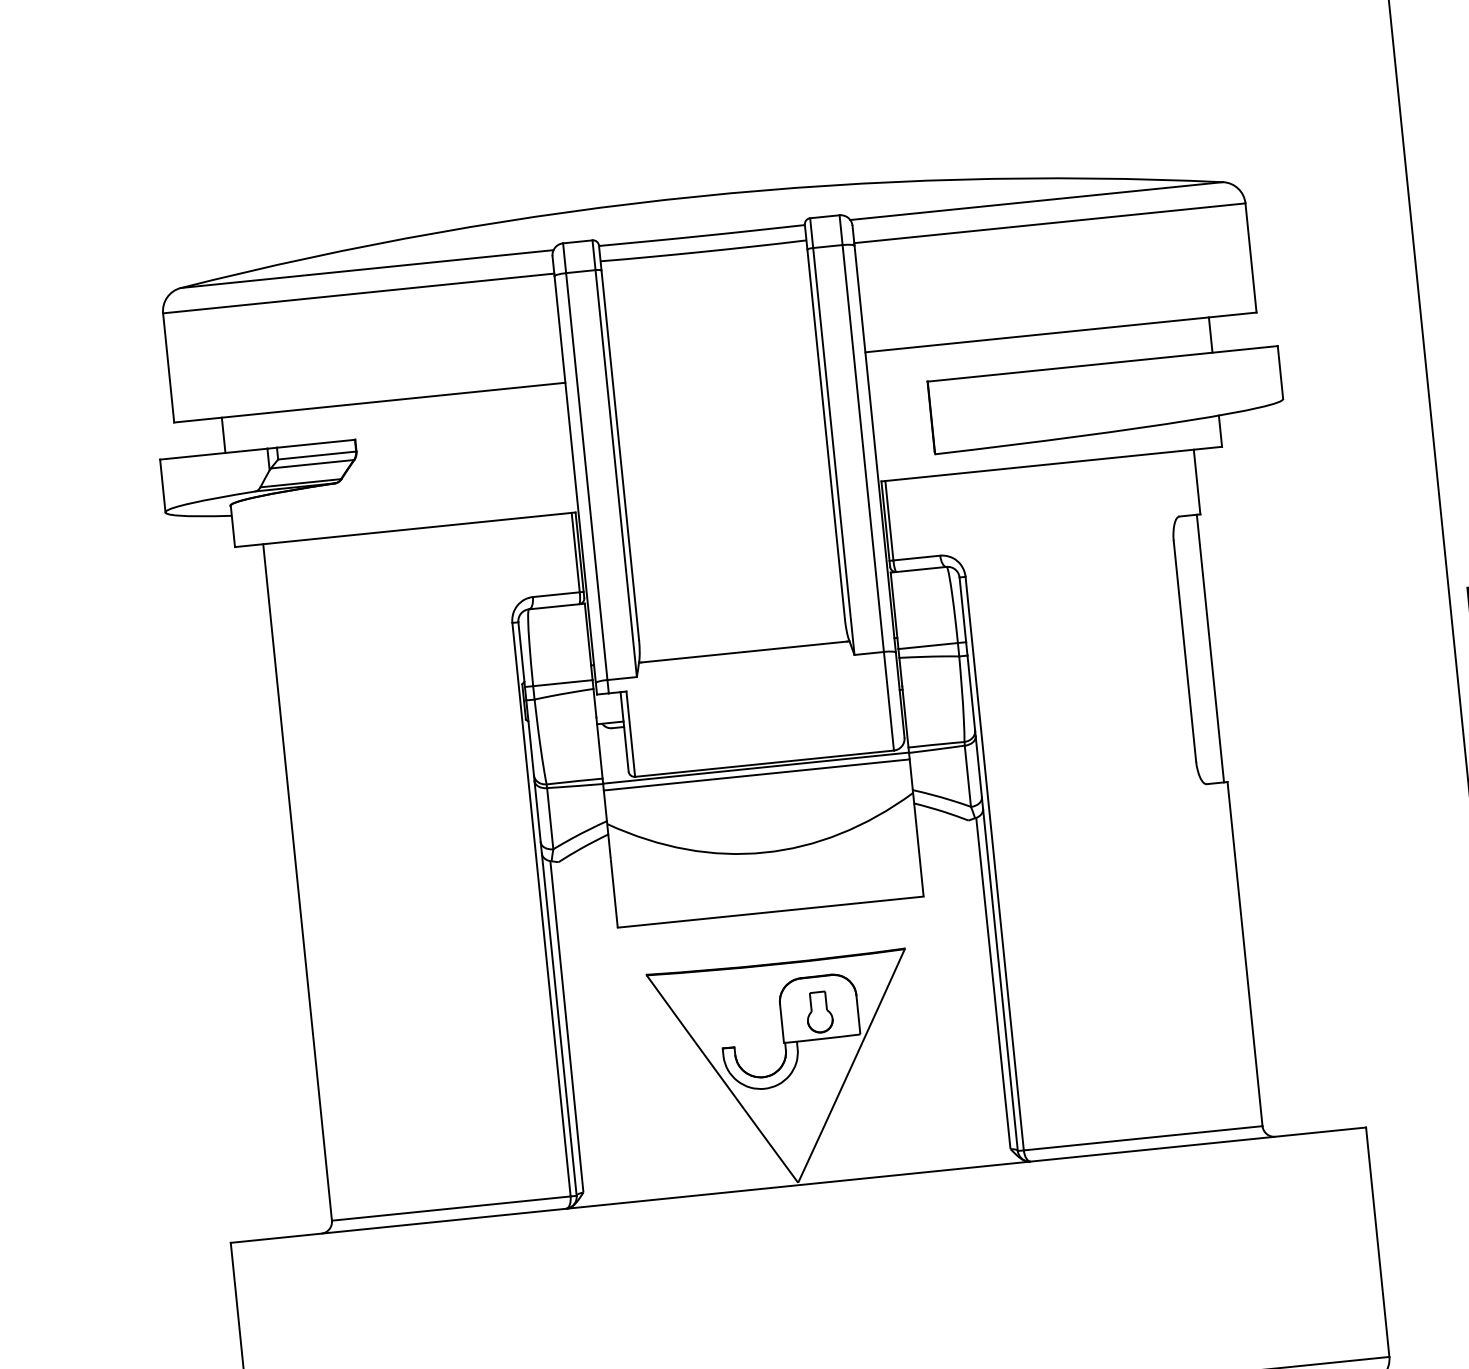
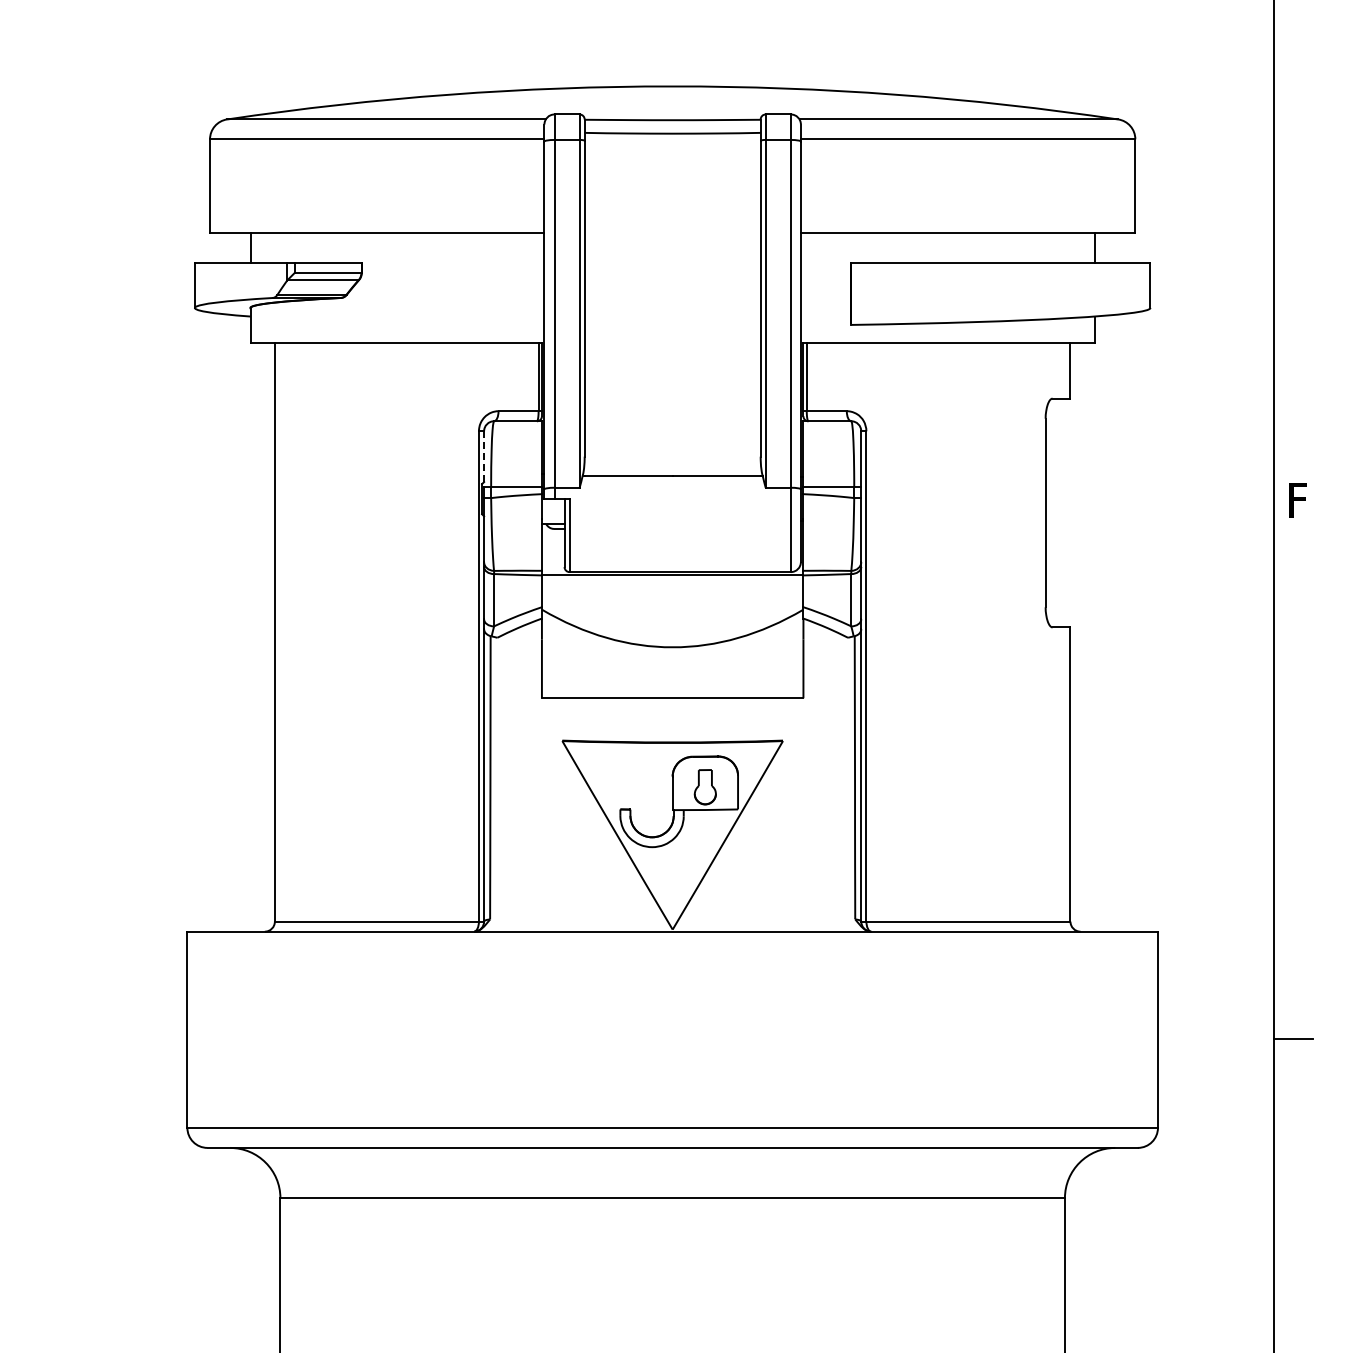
line: (1210, 647) -> (1067, 512), removed
line: (522, 654) -> (484, 458), solid -> dashed
line: (756, 774) -> (672, 580), removed

